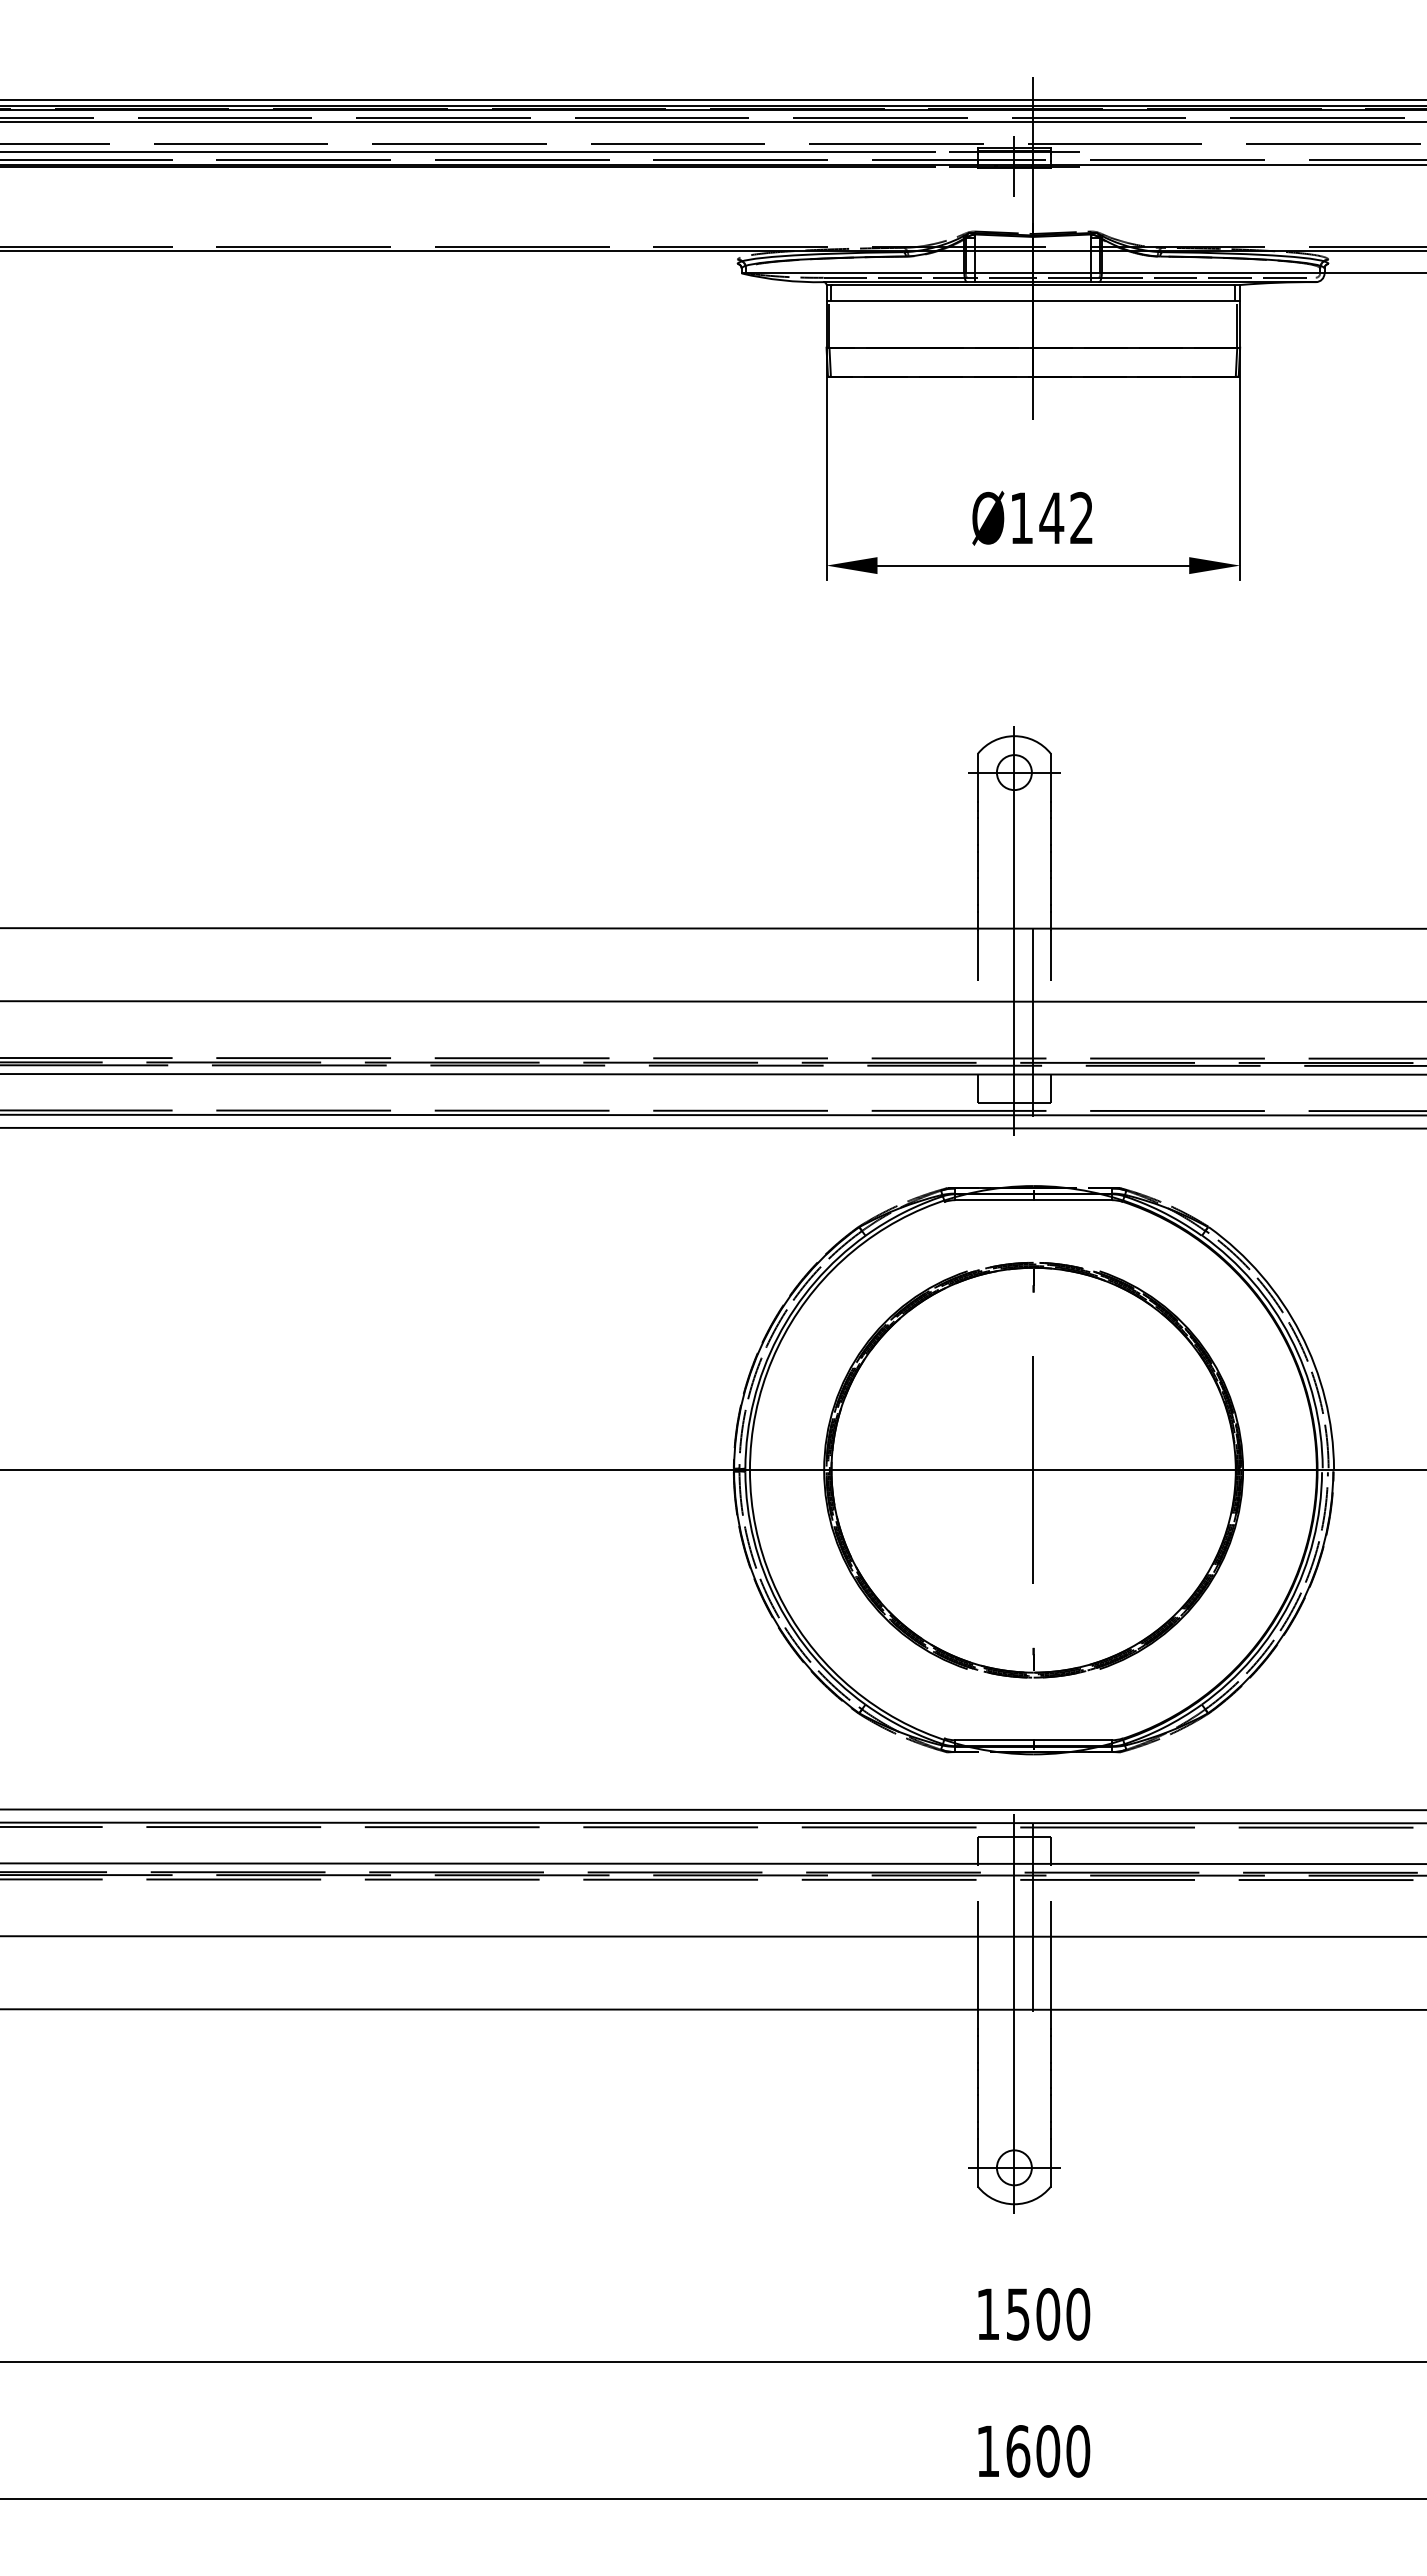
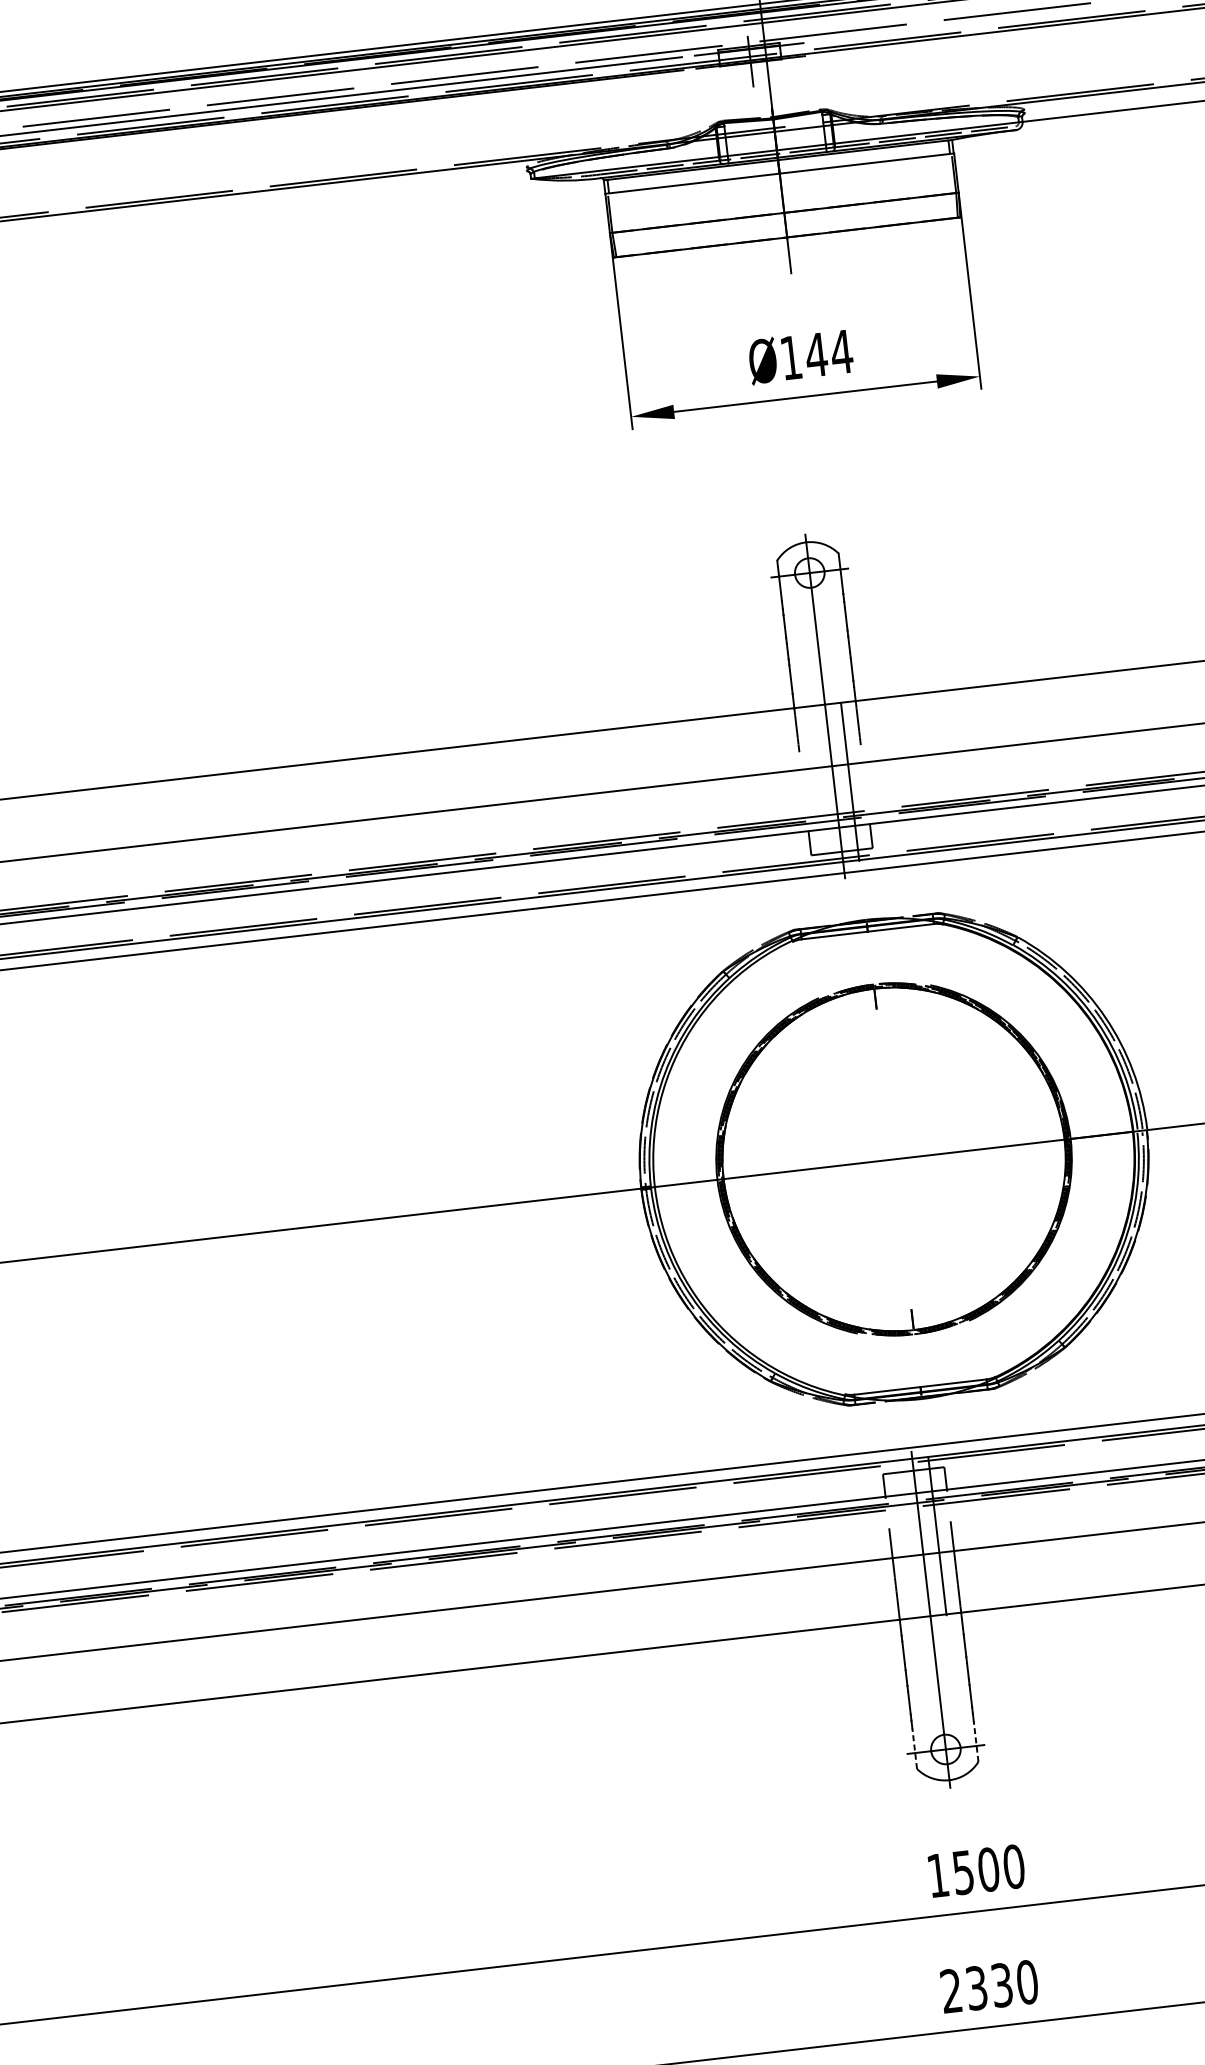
text: (1081, 517) -> (841, 351), Ø142 -> Ø144
line: (1033, 1470) -> (893, 1159), removed
line: (978, 2162) -> (915, 1748), solid -> dashed
line: (1050, 2162) -> (975, 1741), solid -> dashed
text: (1018, 2451) -> (977, 1988), 1600 -> 2330

